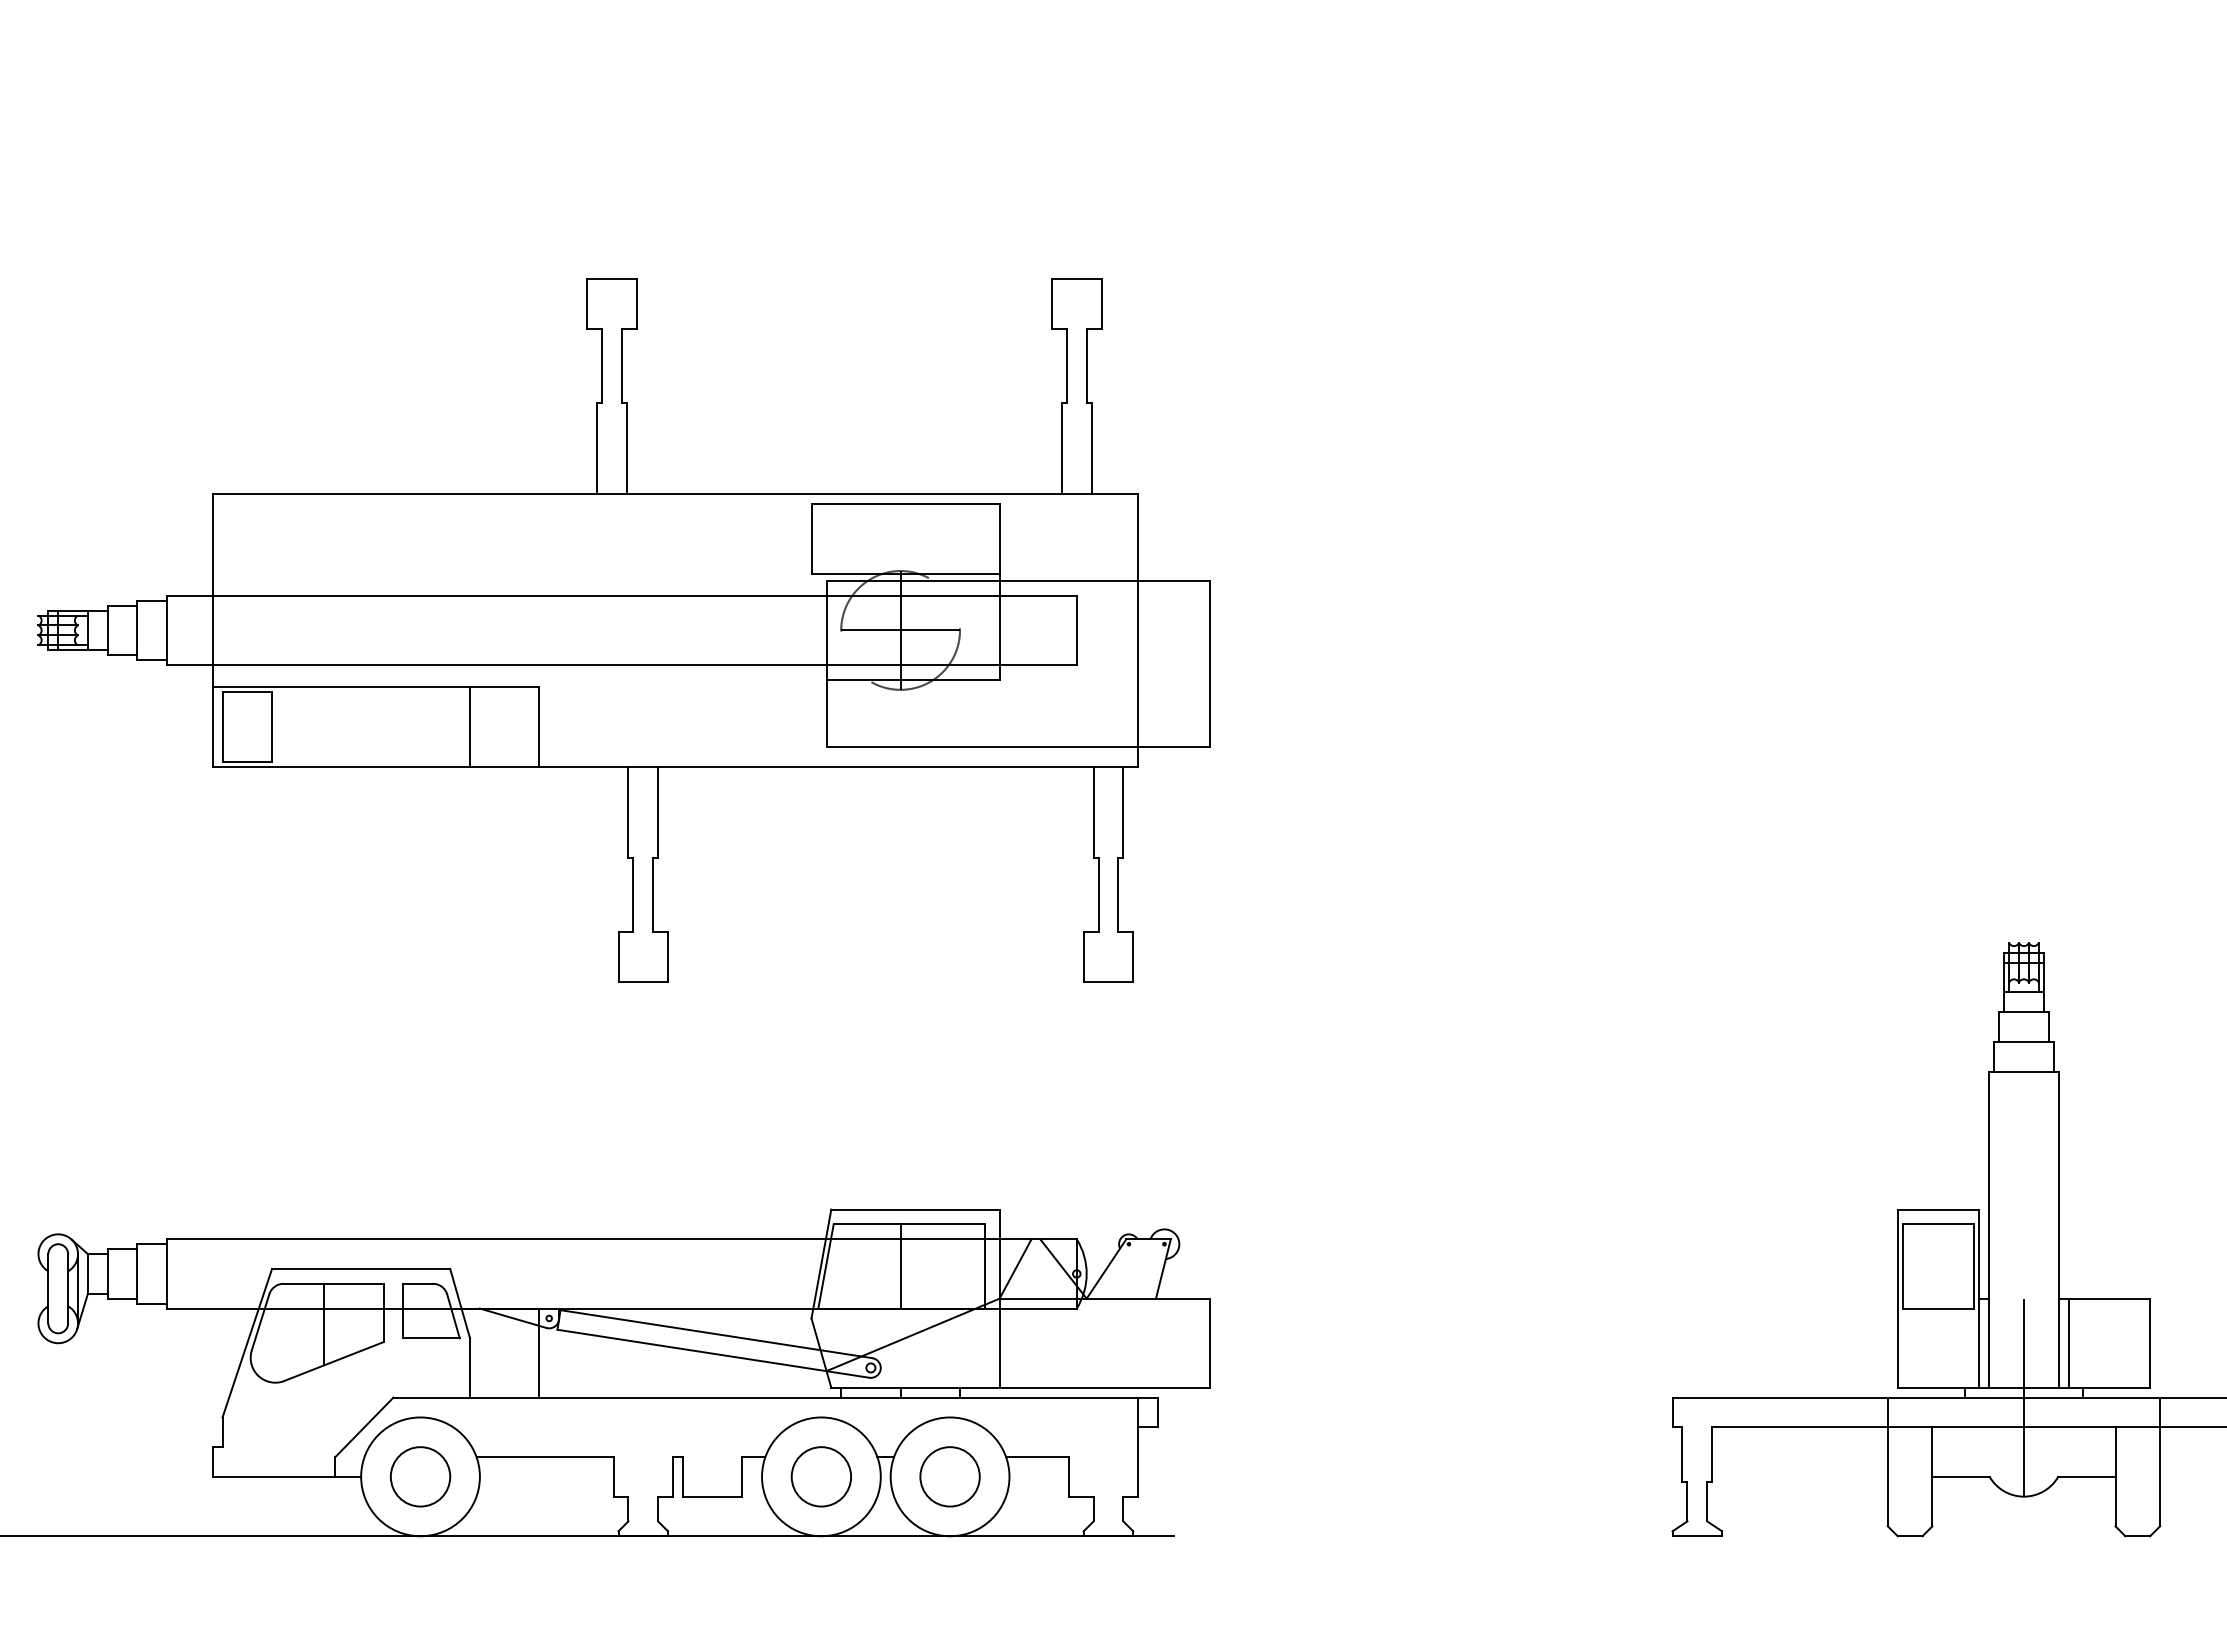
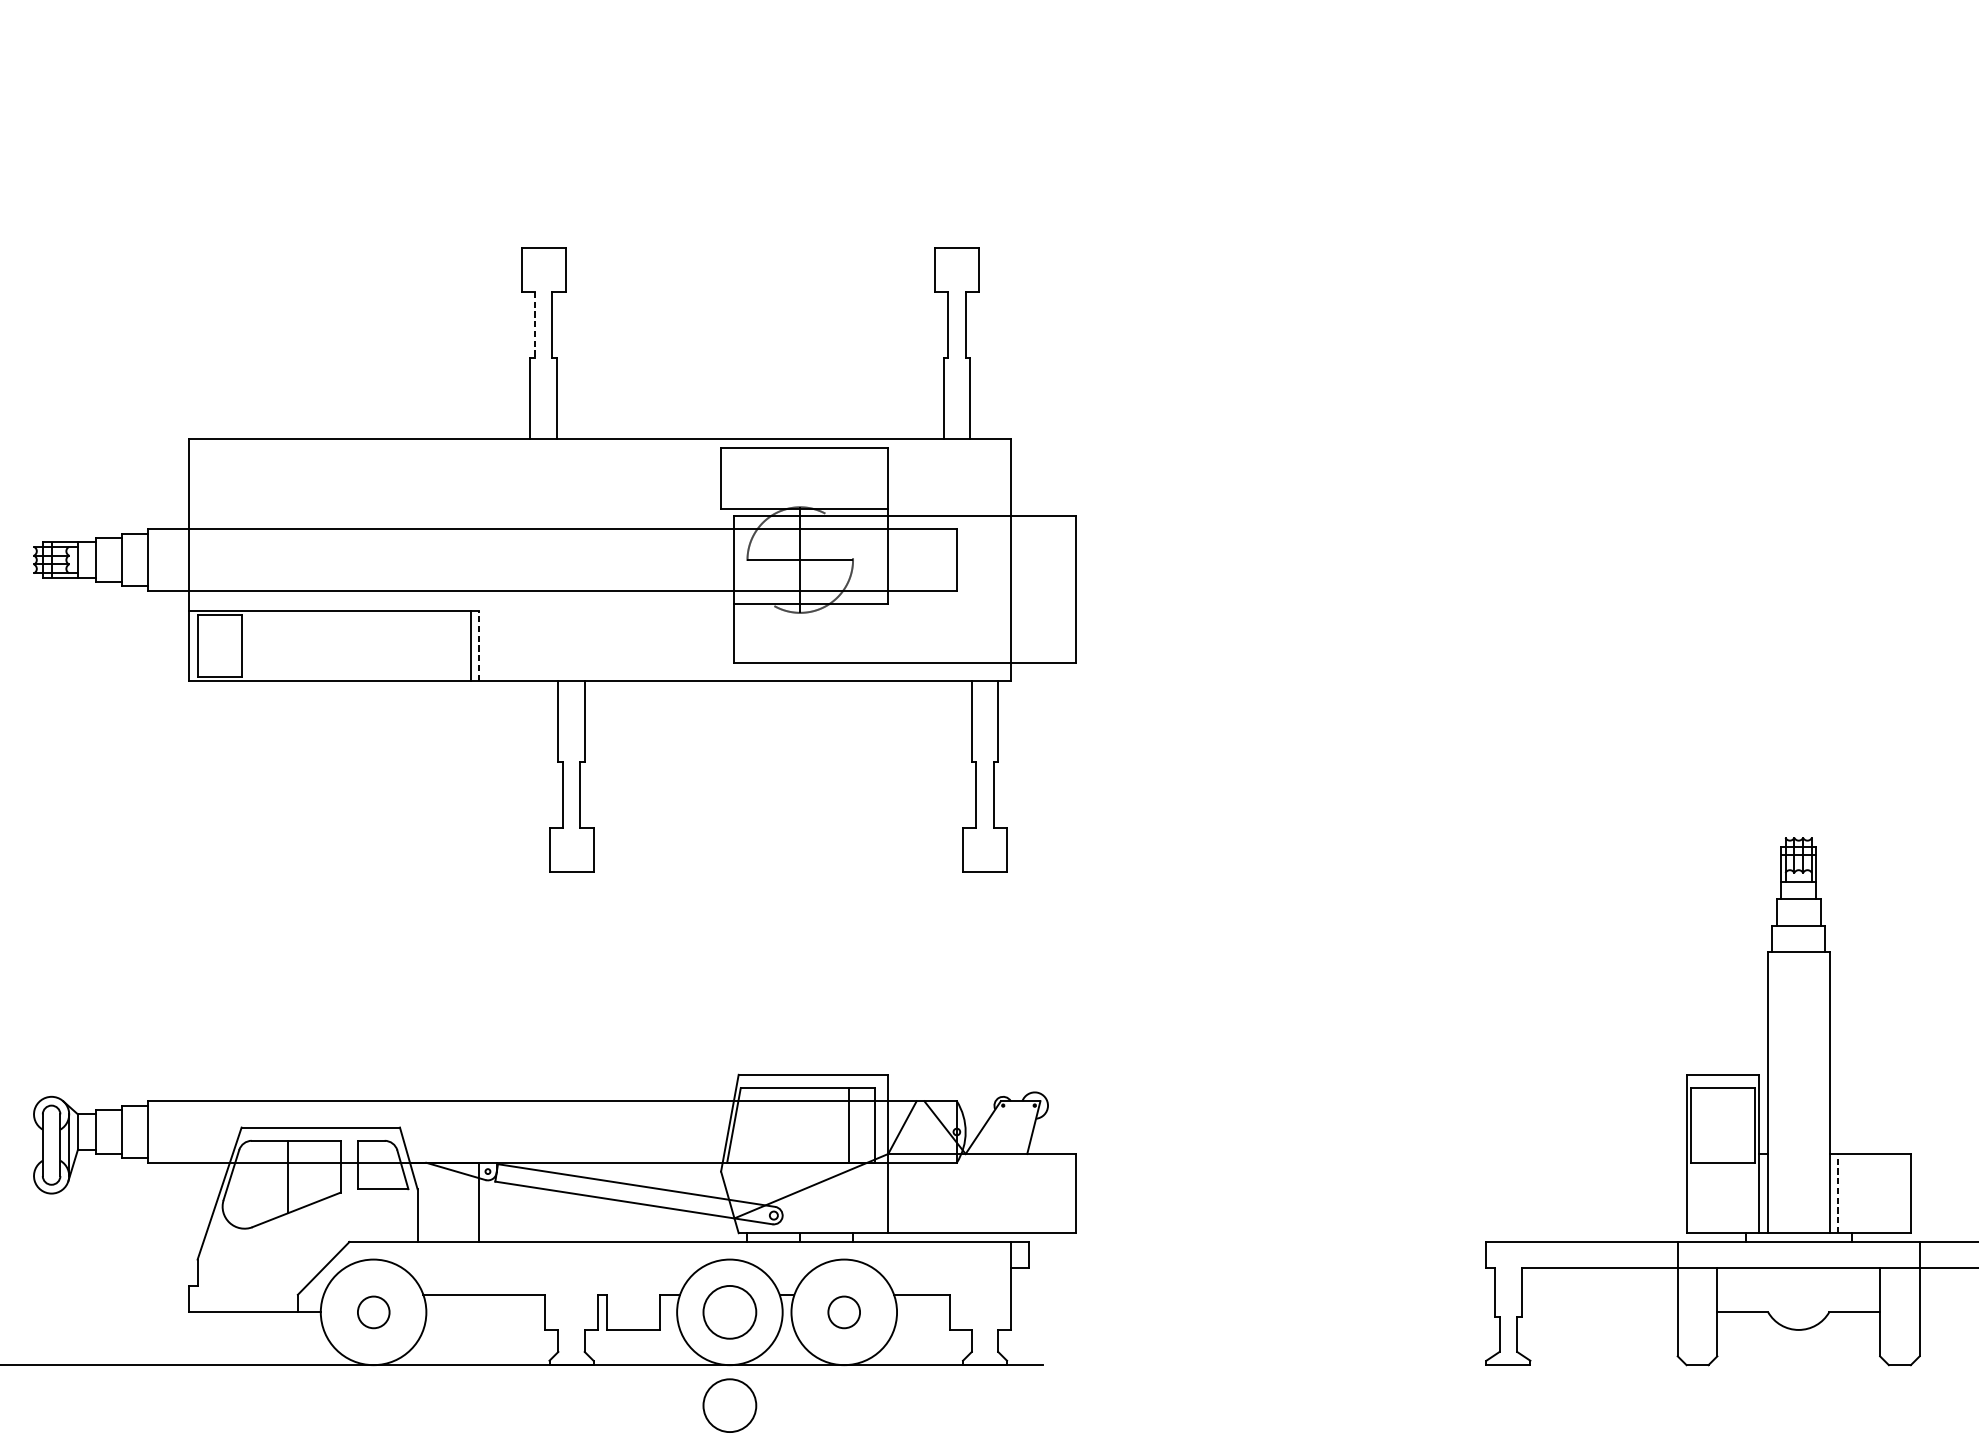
line: (601, 366) -> (534, 325), solid -> dashed
line: (470, 726) -> (471, 645), moved
line: (539, 726) -> (479, 645), solid -> dashed
line: (900, 1266) -> (849, 1125), moved
line: (2068, 1343) -> (1838, 1193), solid -> dashed
line: (2023, 1397) -> (1798, 1241), removed
circle: (420, 1476) -> (373, 1312), size x0.6
circle: (949, 1476) -> (843, 1312), size x0.6
circle: (820, 1581) -> (729, 1405), added

